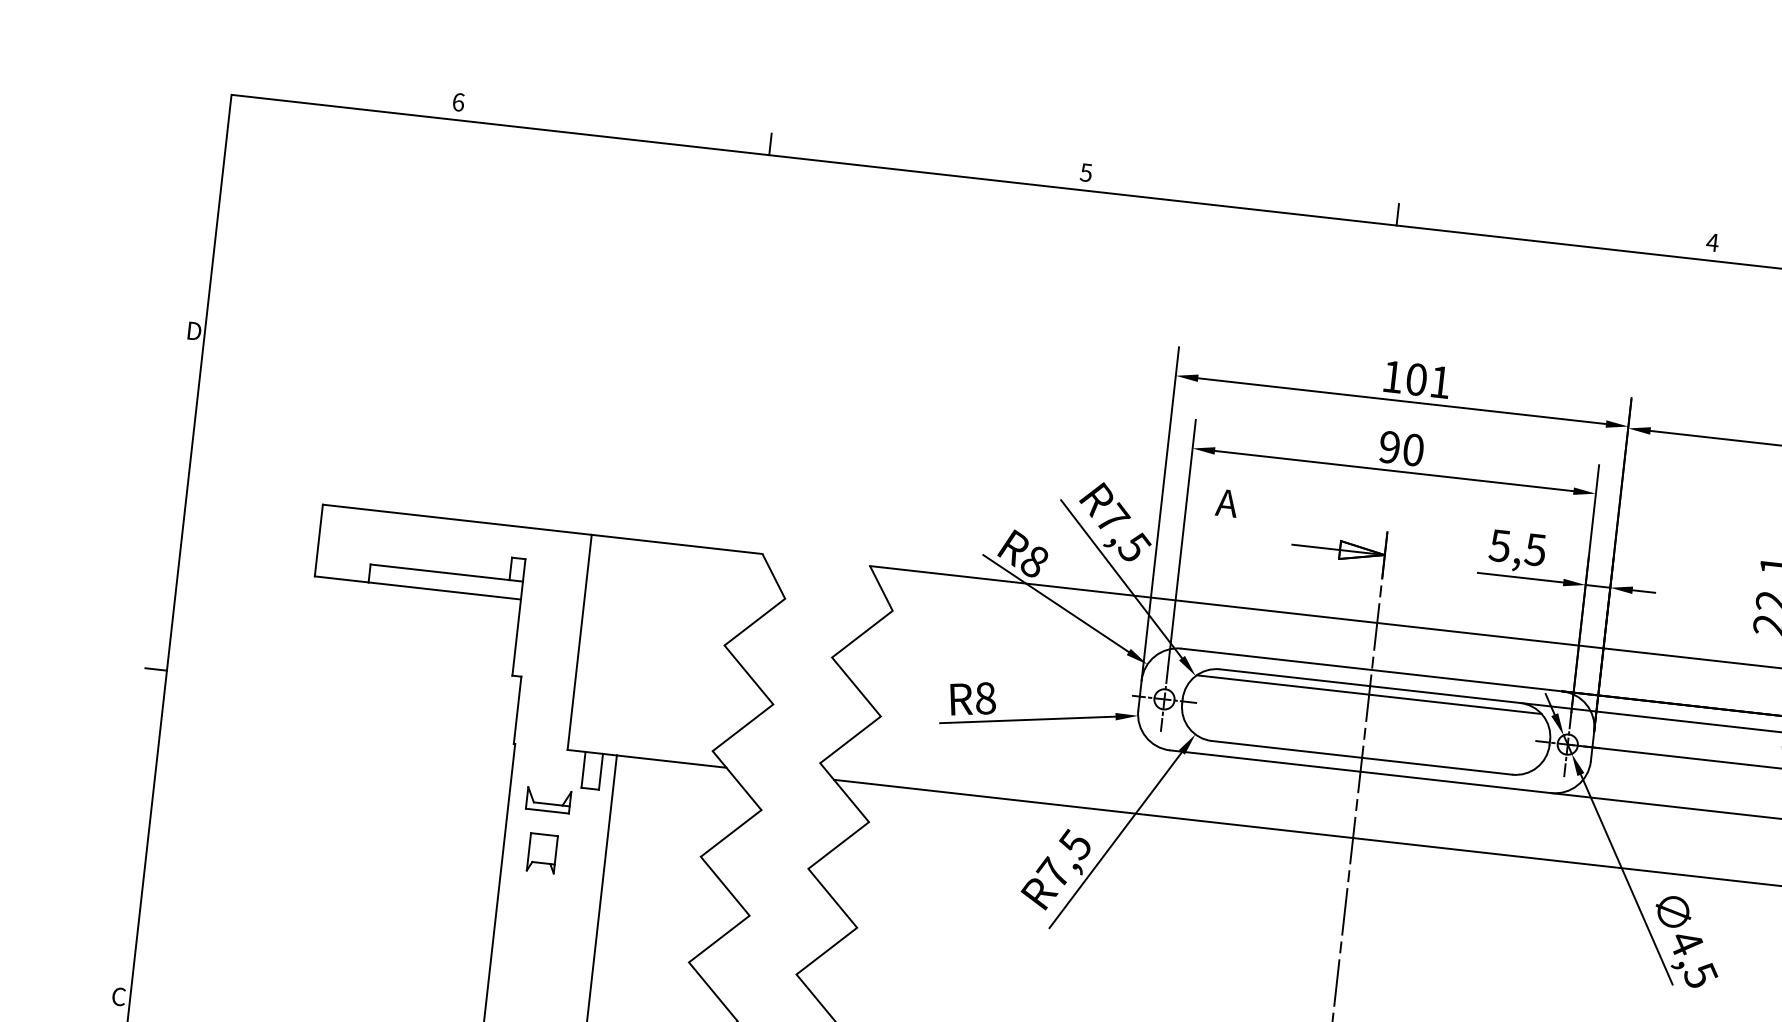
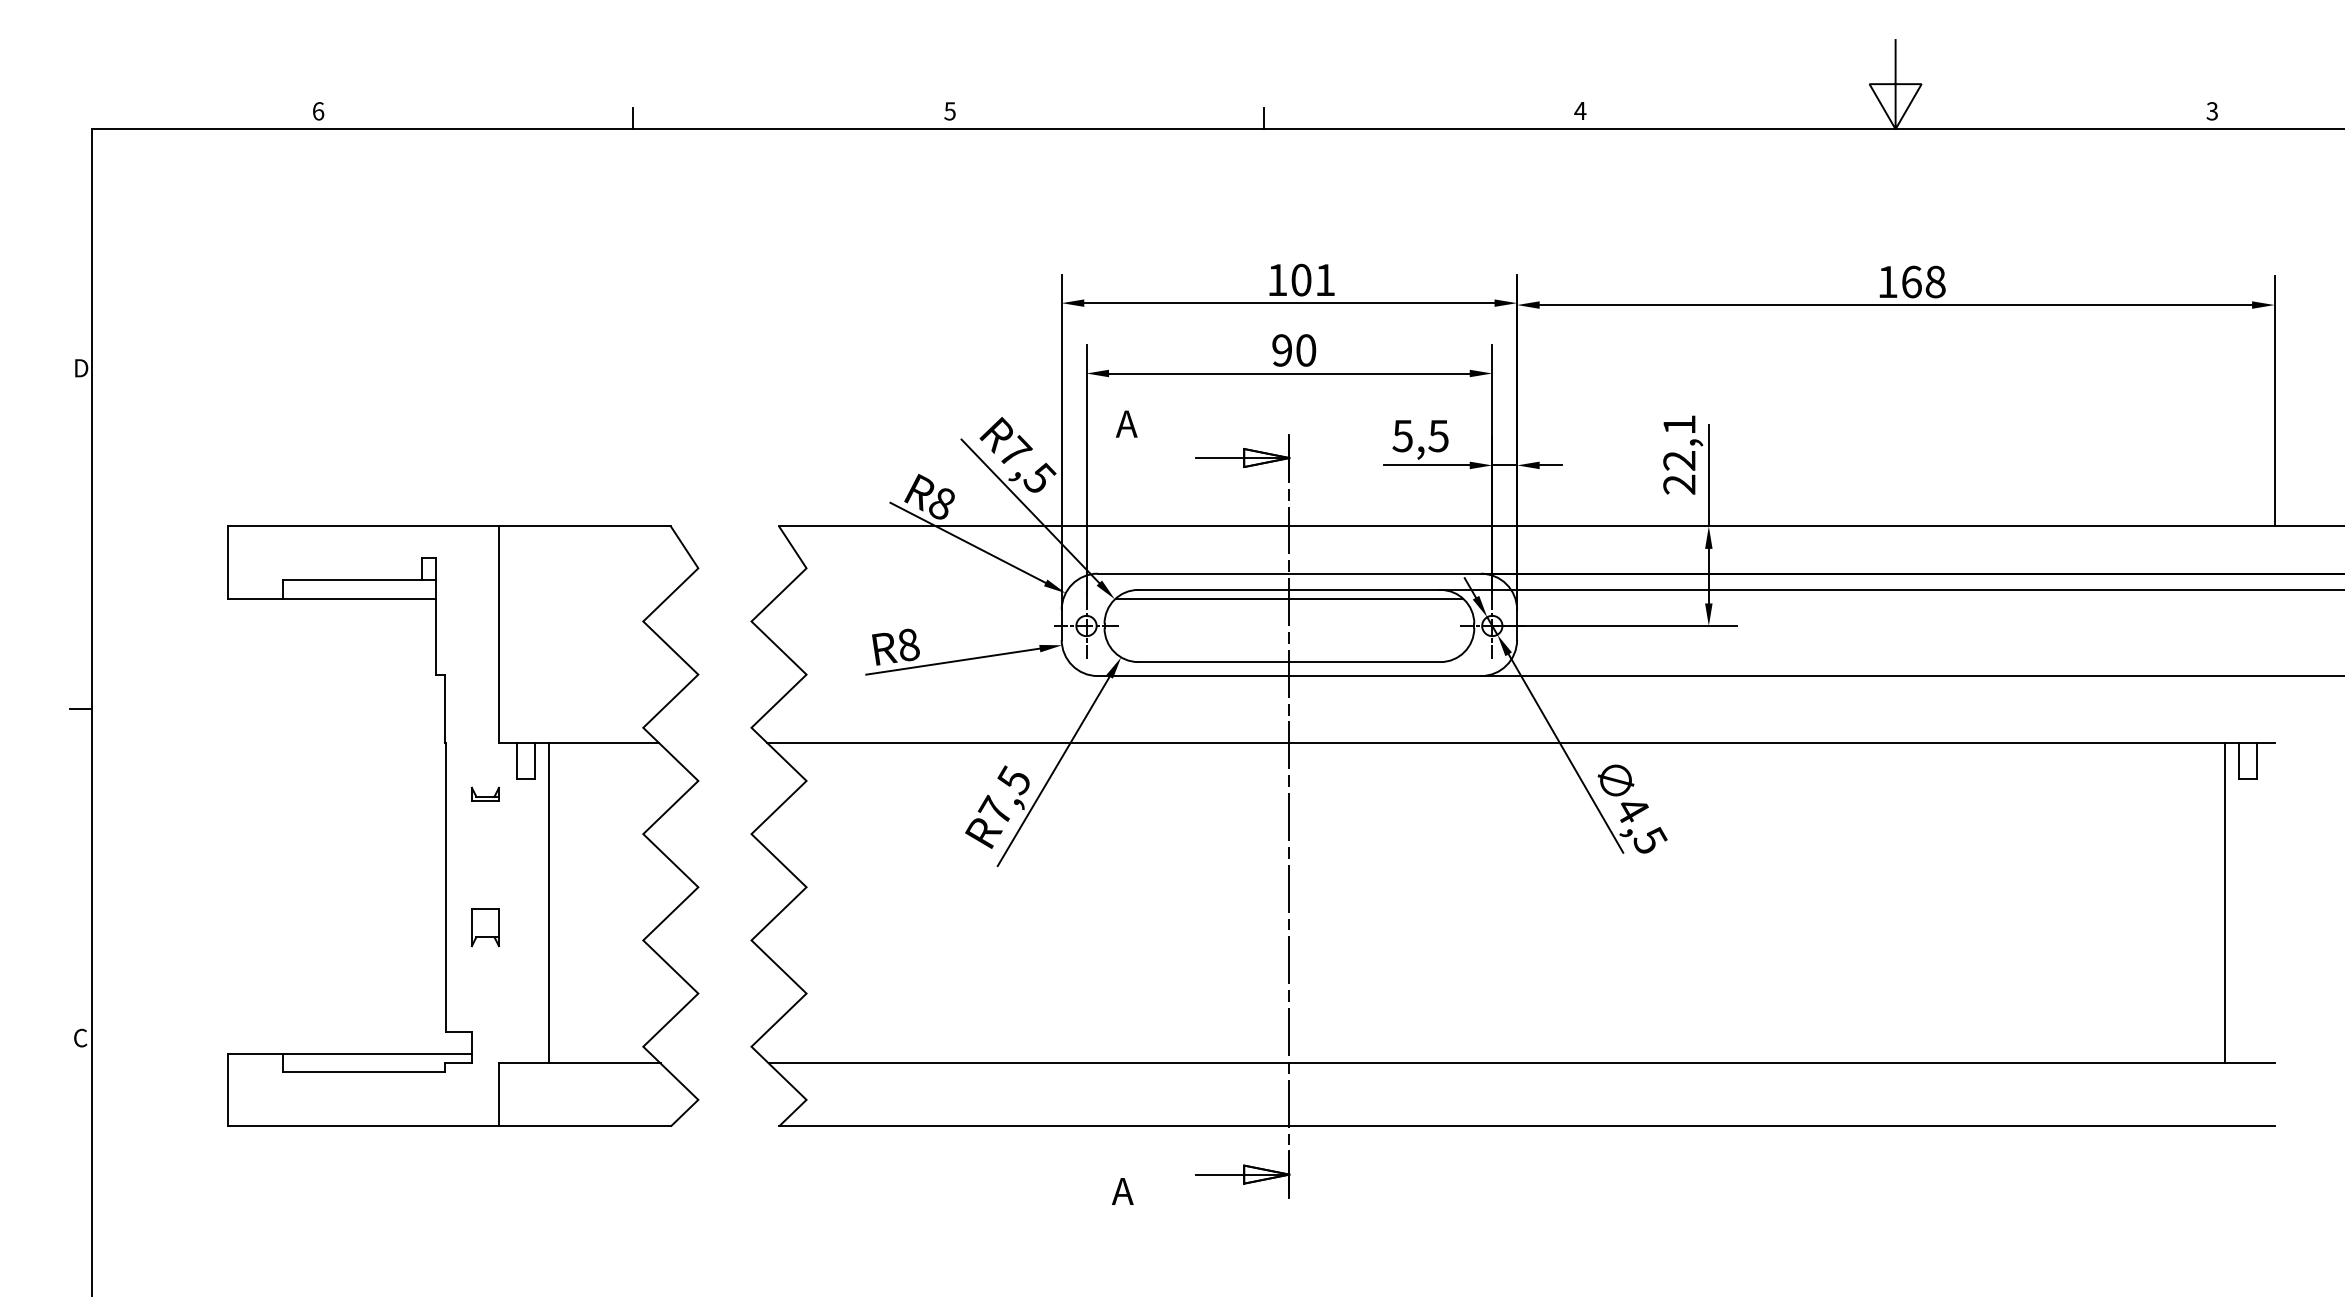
part: (547, 798) -> (484, 793), size x0.62
part: (541, 853) -> (484, 927), moved

